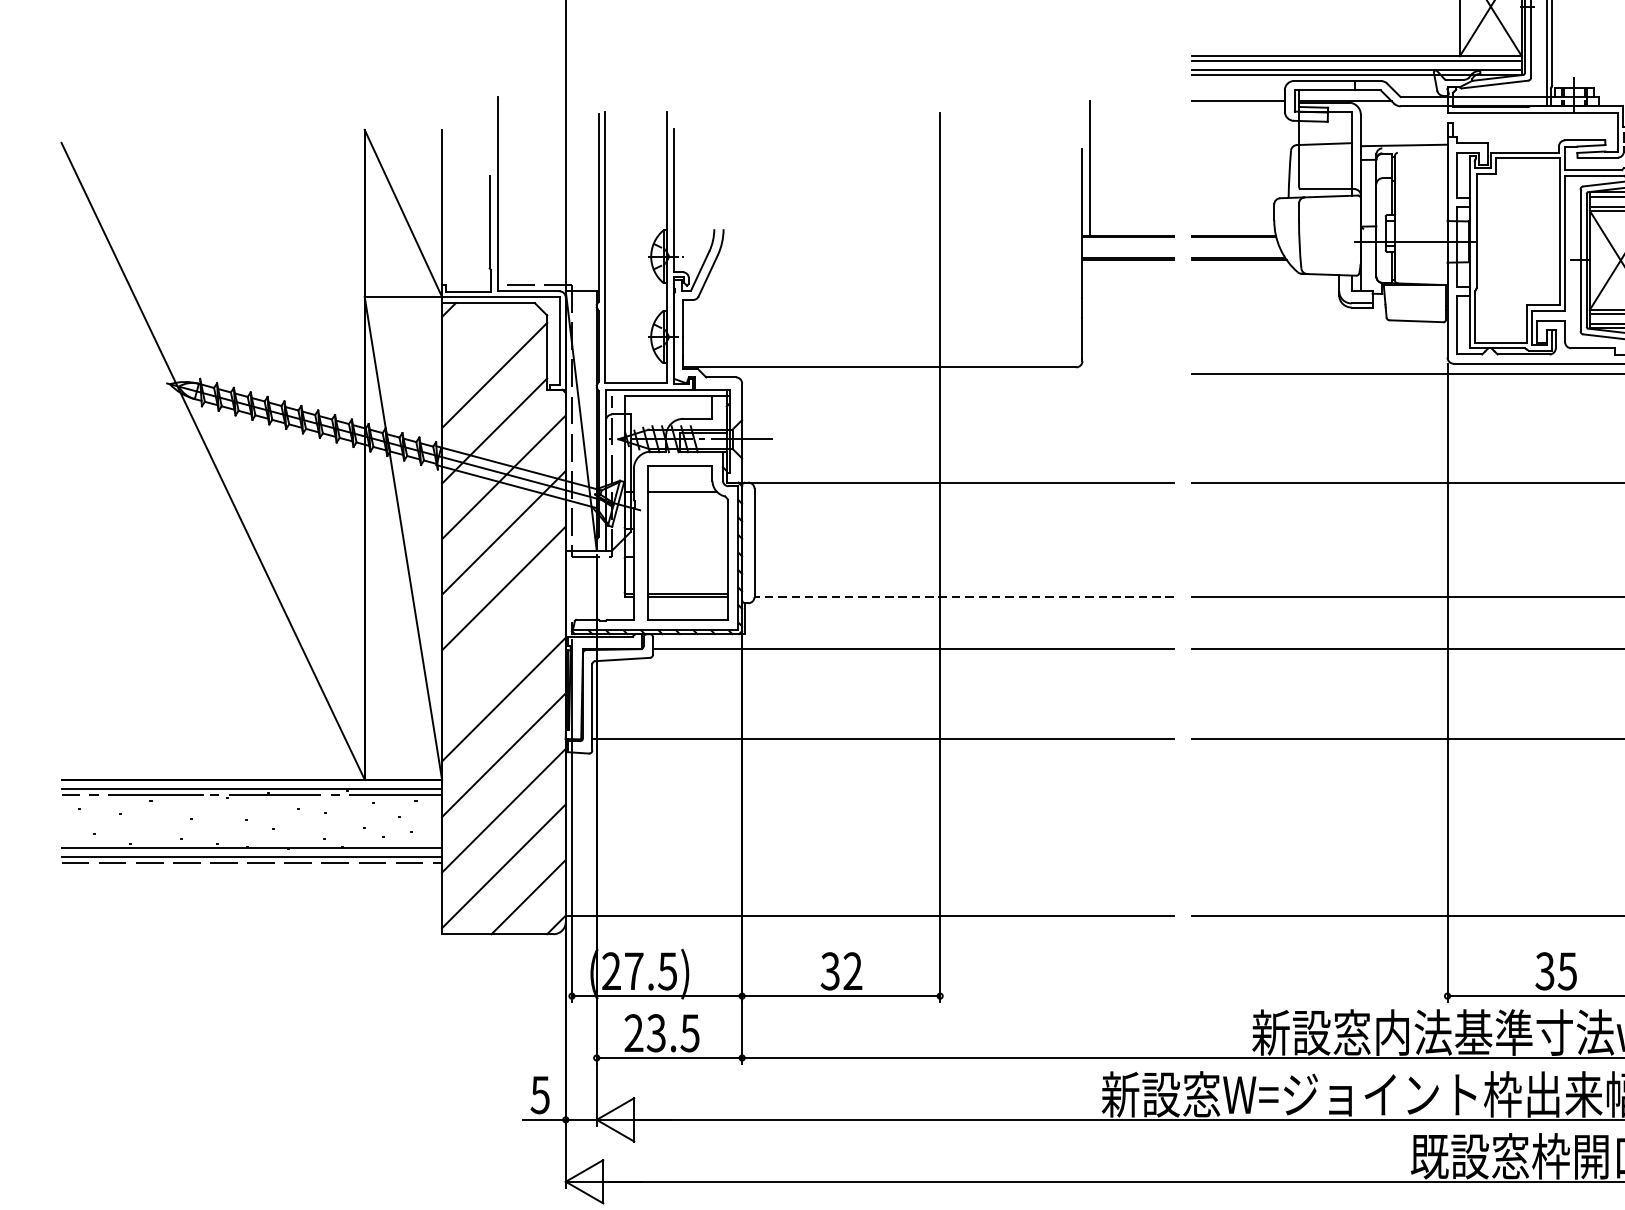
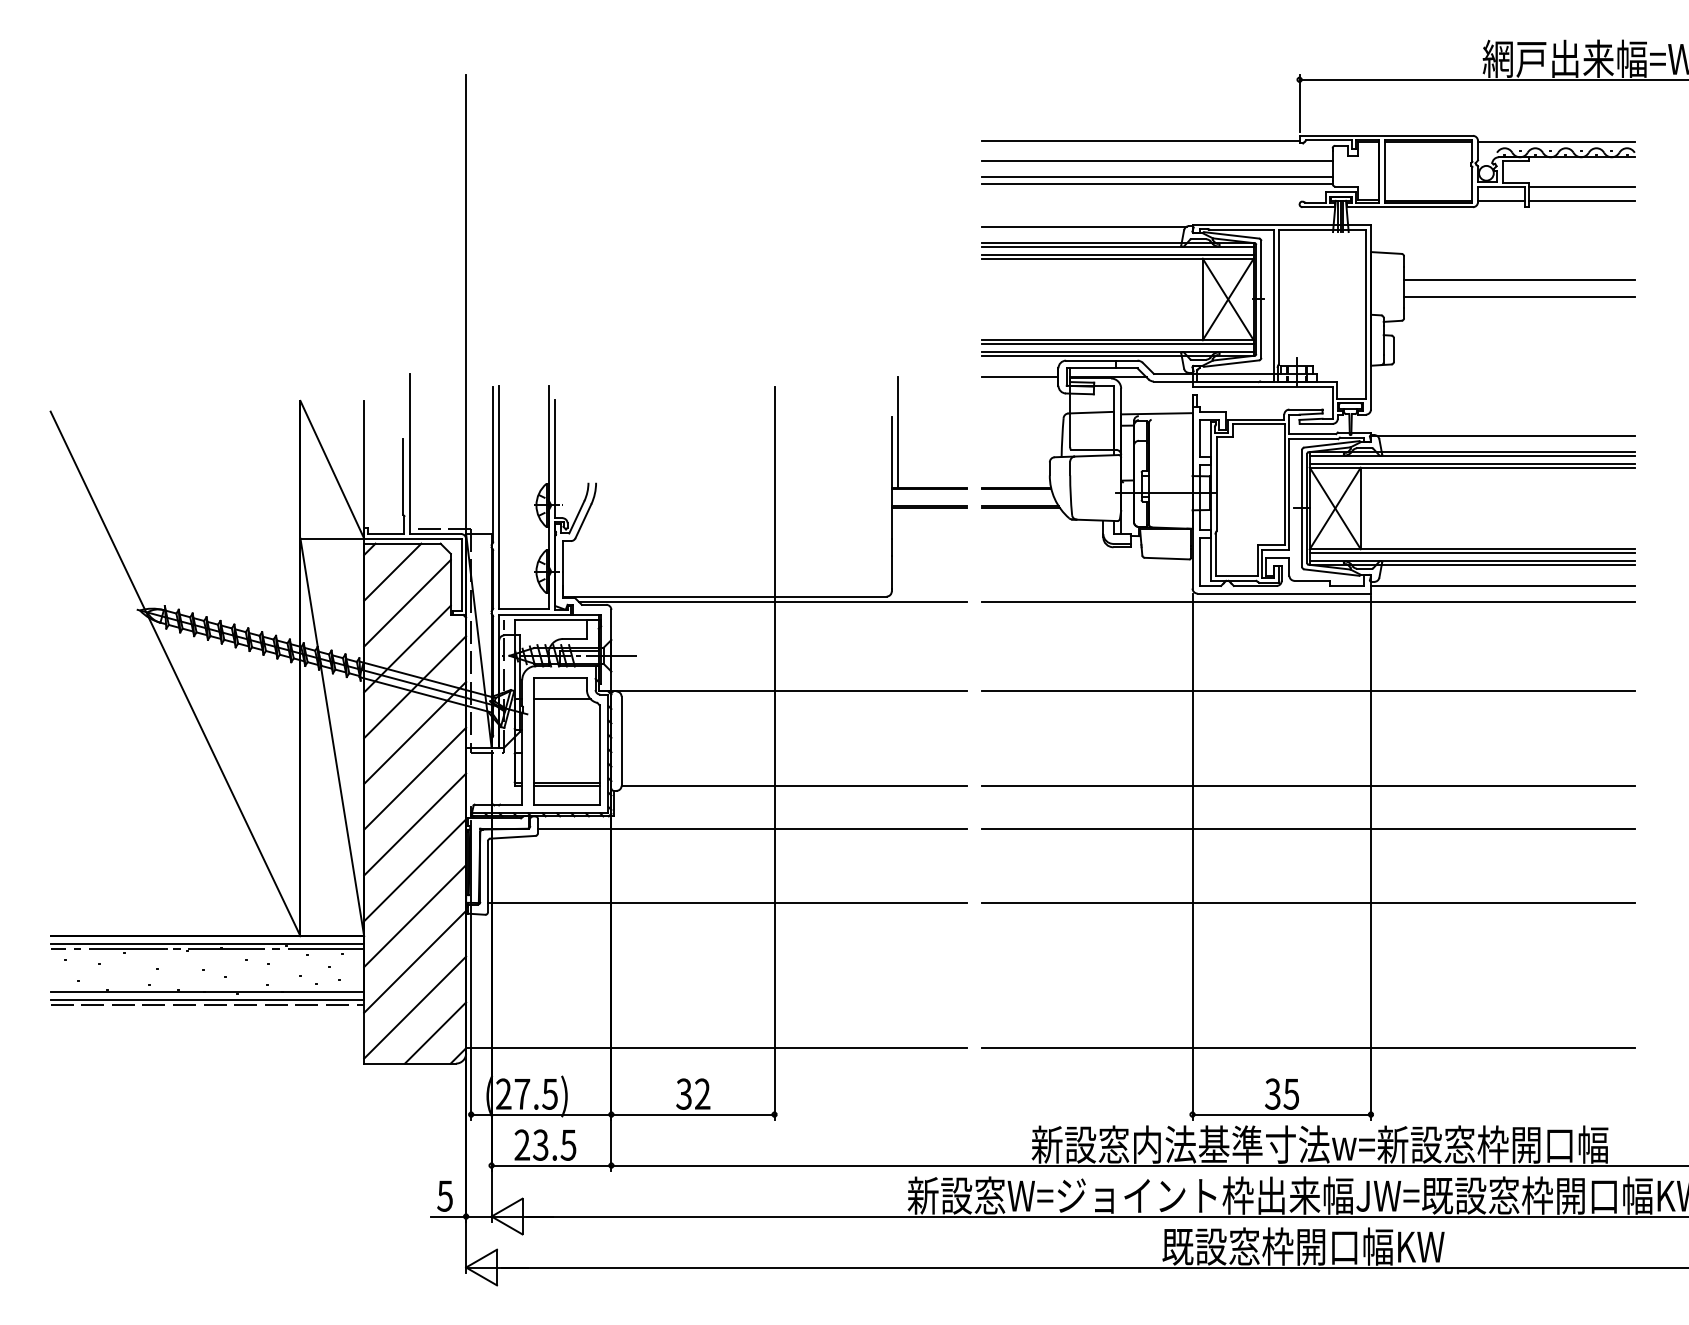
line: (476, 336) -> (392, 571), added
line: (938, 374) -> (773, 602), added
line: (964, 596) -> (794, 785), dashed -> solid
line: (504, 643) -> (415, 824), added

